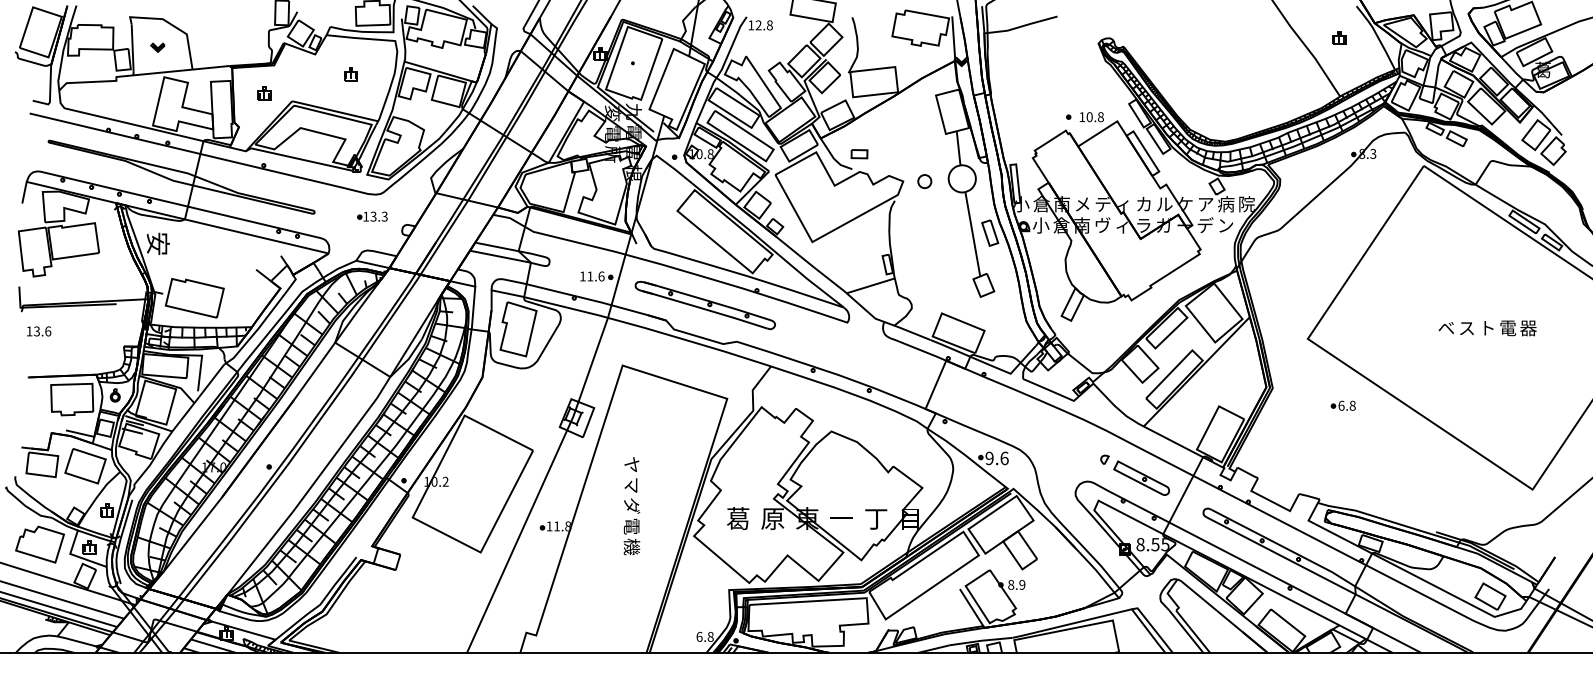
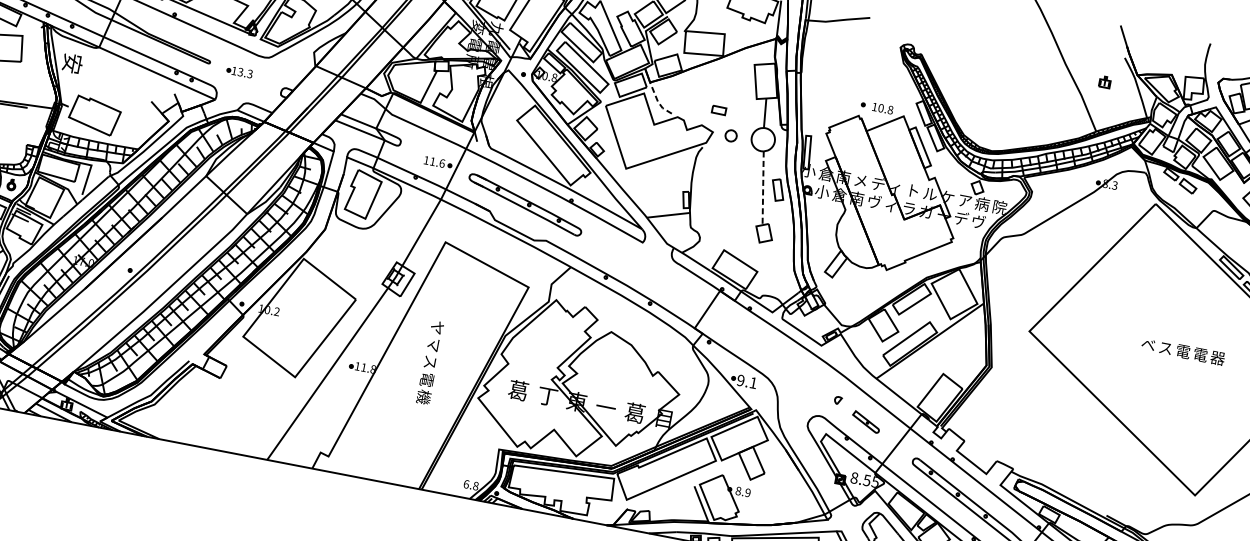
part: (859, 154) -> (719, 110), moved
line: (833, 158) -> (657, 101), solid -> dashed
text: (1143, 204) -> (912, 190), カ -> ト
part: (372, 216) -> (239, 71), moved
text: (1225, 224) -> (978, 221), ン -> ヴ
line: (972, 234) -> (762, 188), solid -> dashed
text: (1487, 328) -> (1183, 351), ト -> 電
part: (1342, 405) -> (1047, 393), removed
text: (1004, 458) -> (753, 383), 9.6 -> 9.1
part: (1141, 477) -> (866, 421), size x0.6
text: (632, 505) -> (431, 362), ダ -> ス
text: (772, 518) -> (547, 396), 原 -> 丁
text: (875, 518) -> (634, 412), 丁 -> 葛

